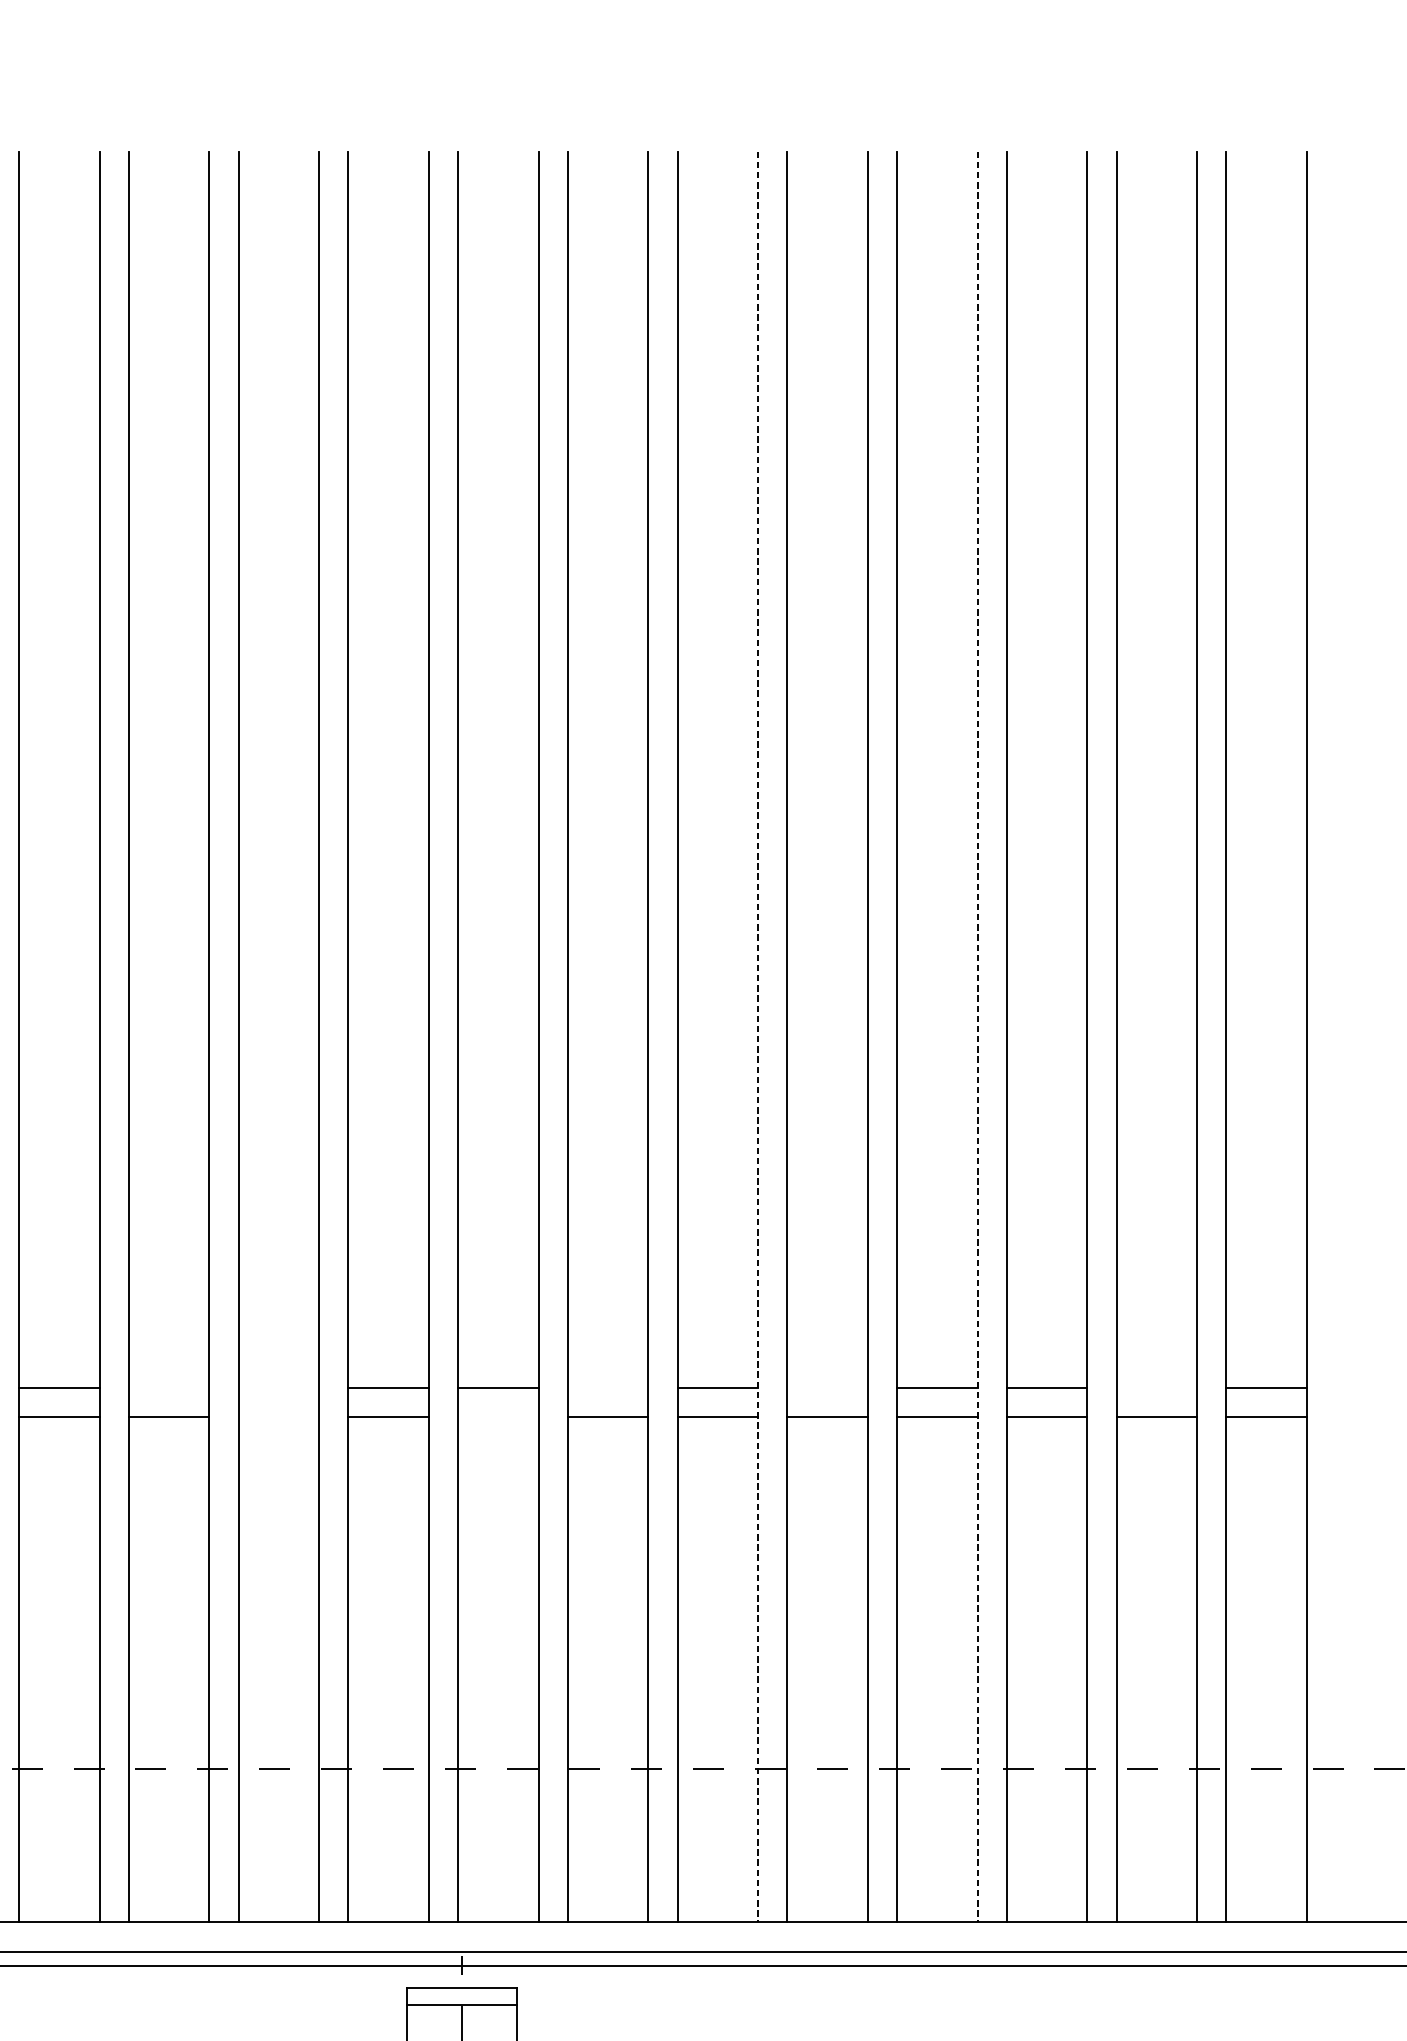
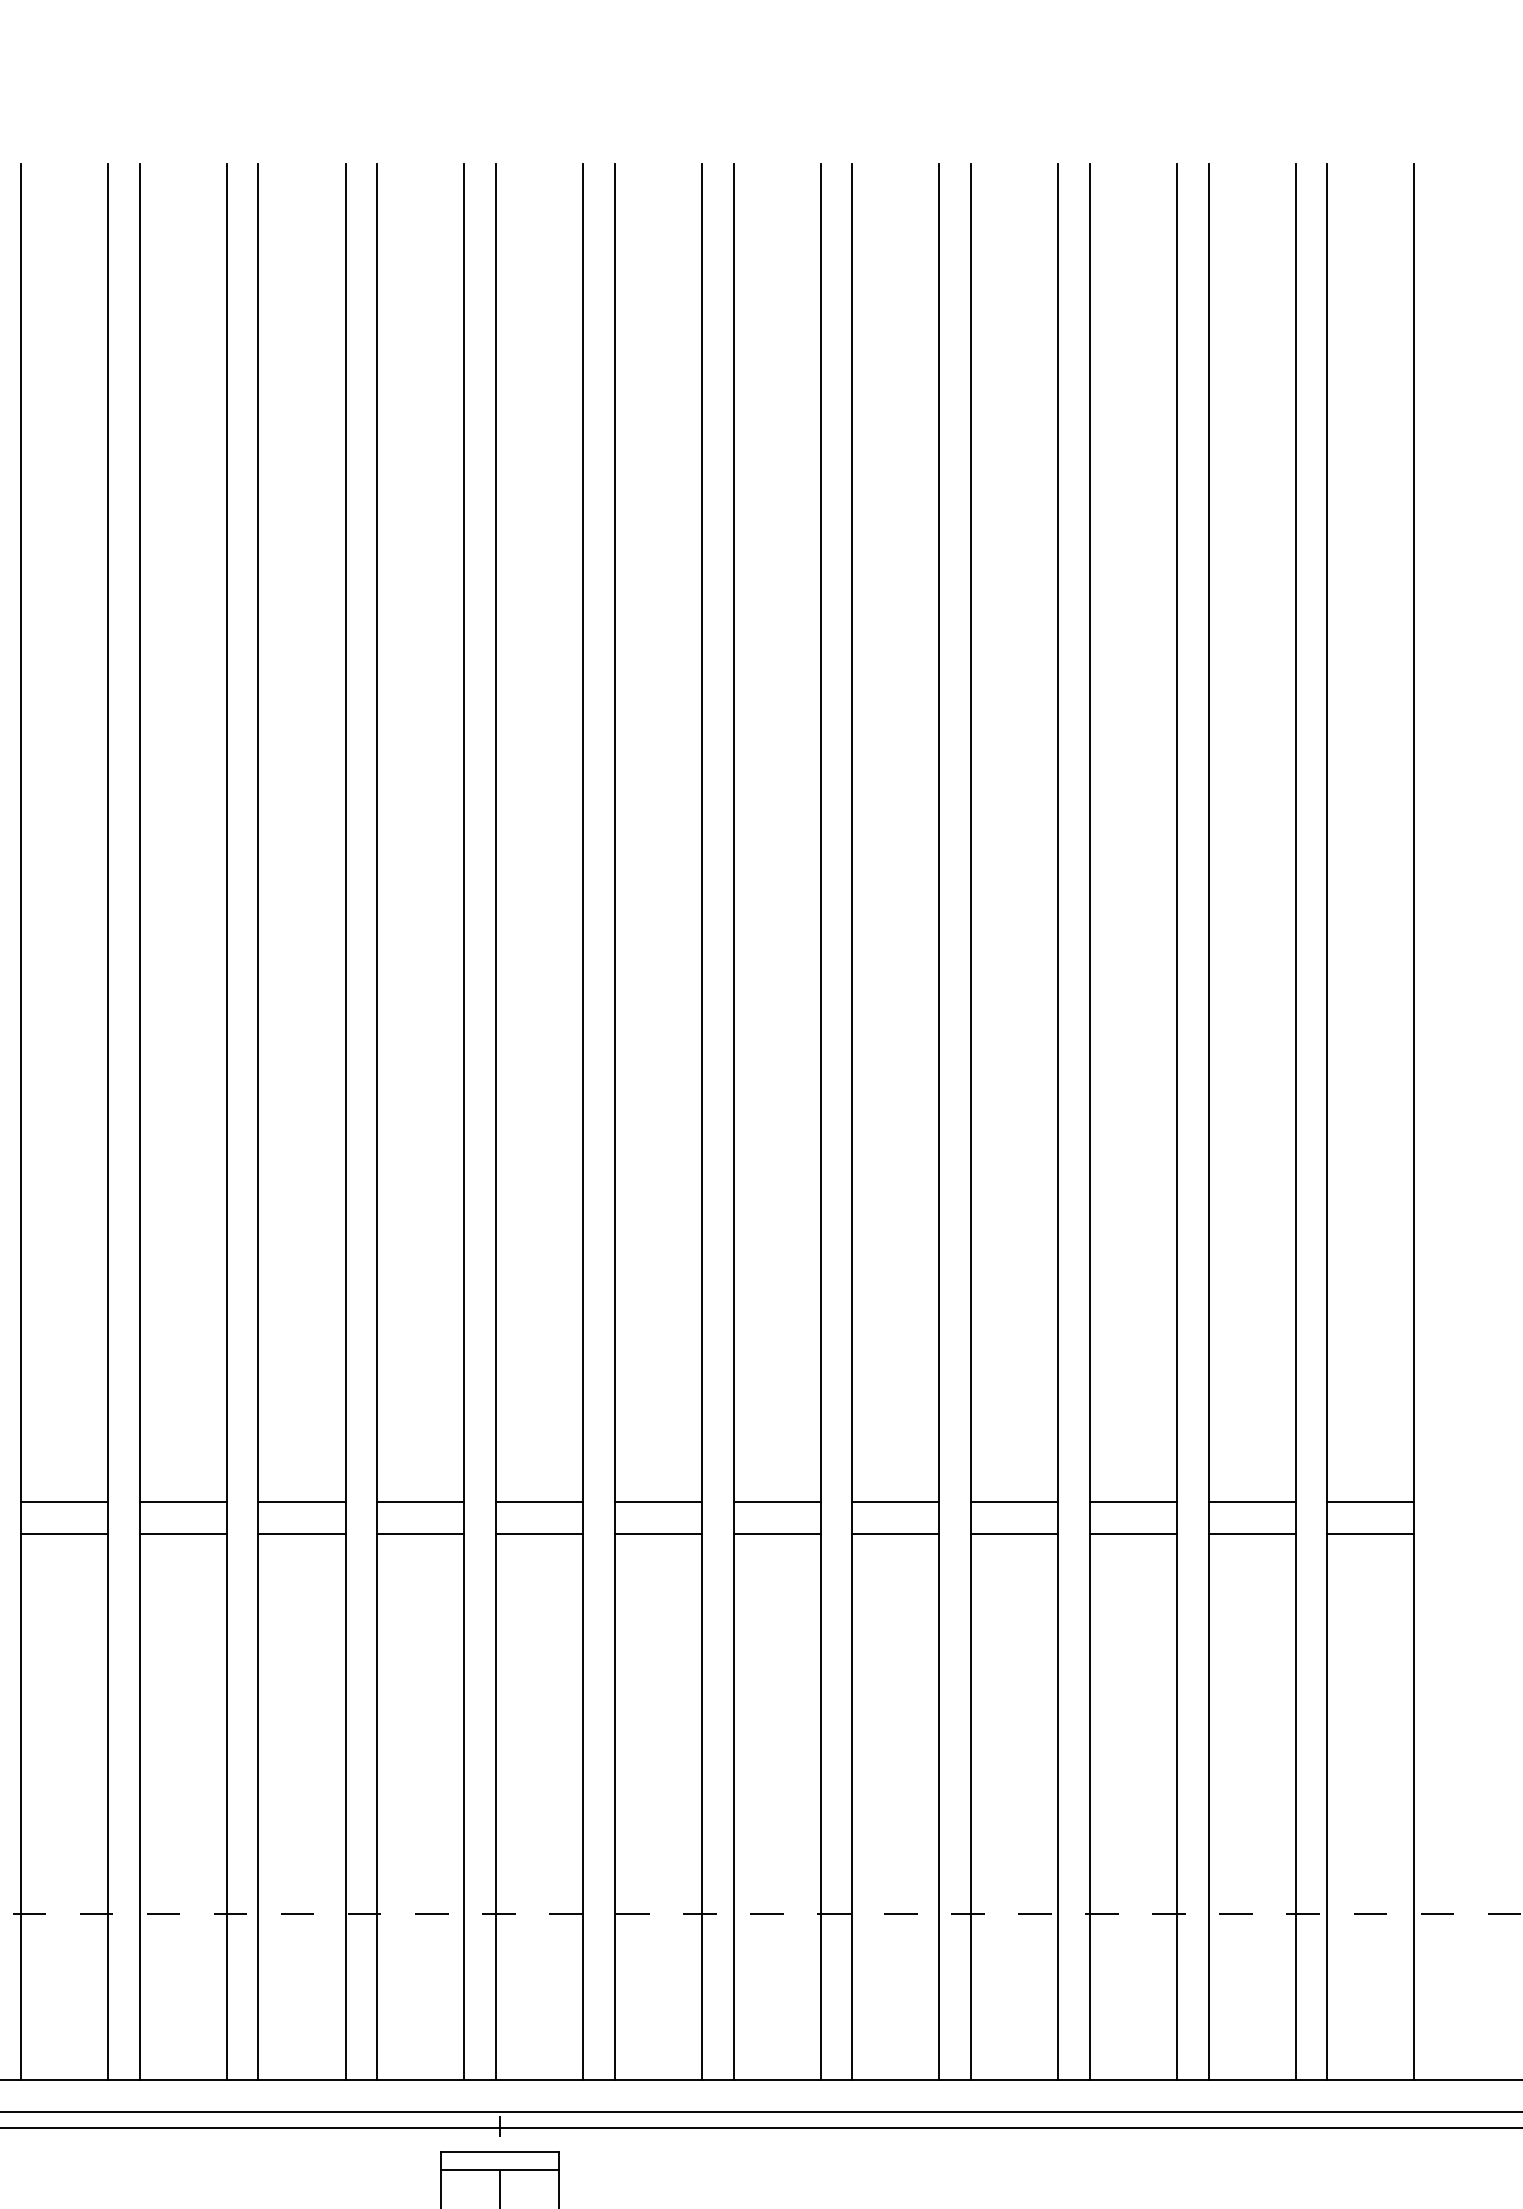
line: (758, 1037) -> (820, 1122), dashed -> solid
line: (977, 1037) -> (1058, 1122), dashed -> solid
line: (168, 1388) -> (182, 1502), added
line: (278, 1388) -> (301, 1502), added
line: (607, 1388) -> (657, 1502), added
line: (827, 1388) -> (895, 1502), added
line: (1156, 1388) -> (1251, 1502), added
line: (278, 1417) -> (301, 1534), added
line: (498, 1417) -> (539, 1534), added

